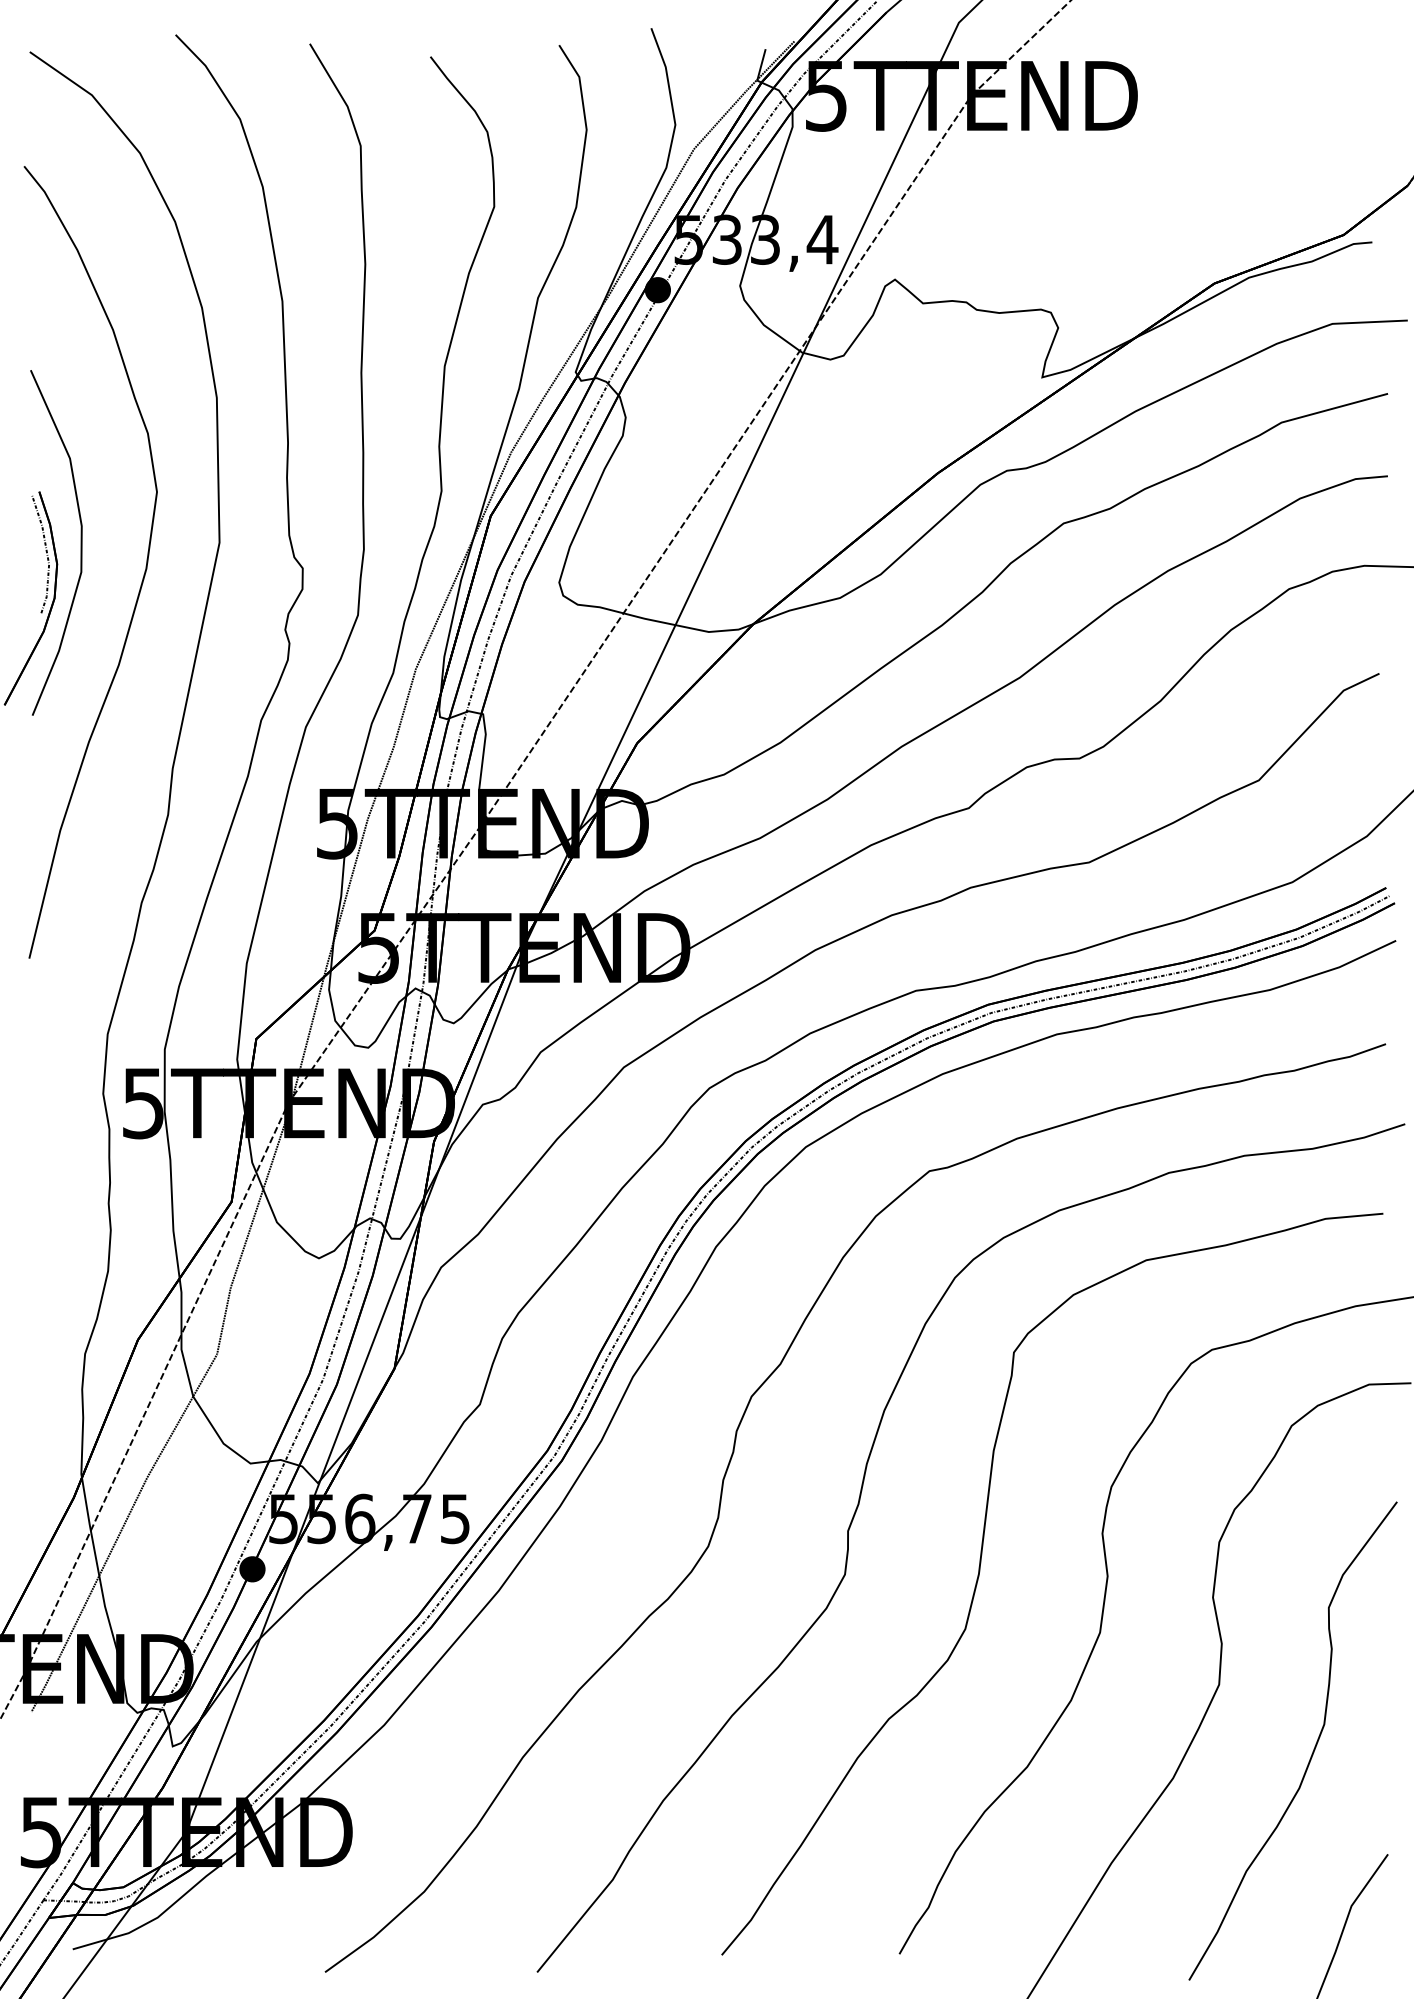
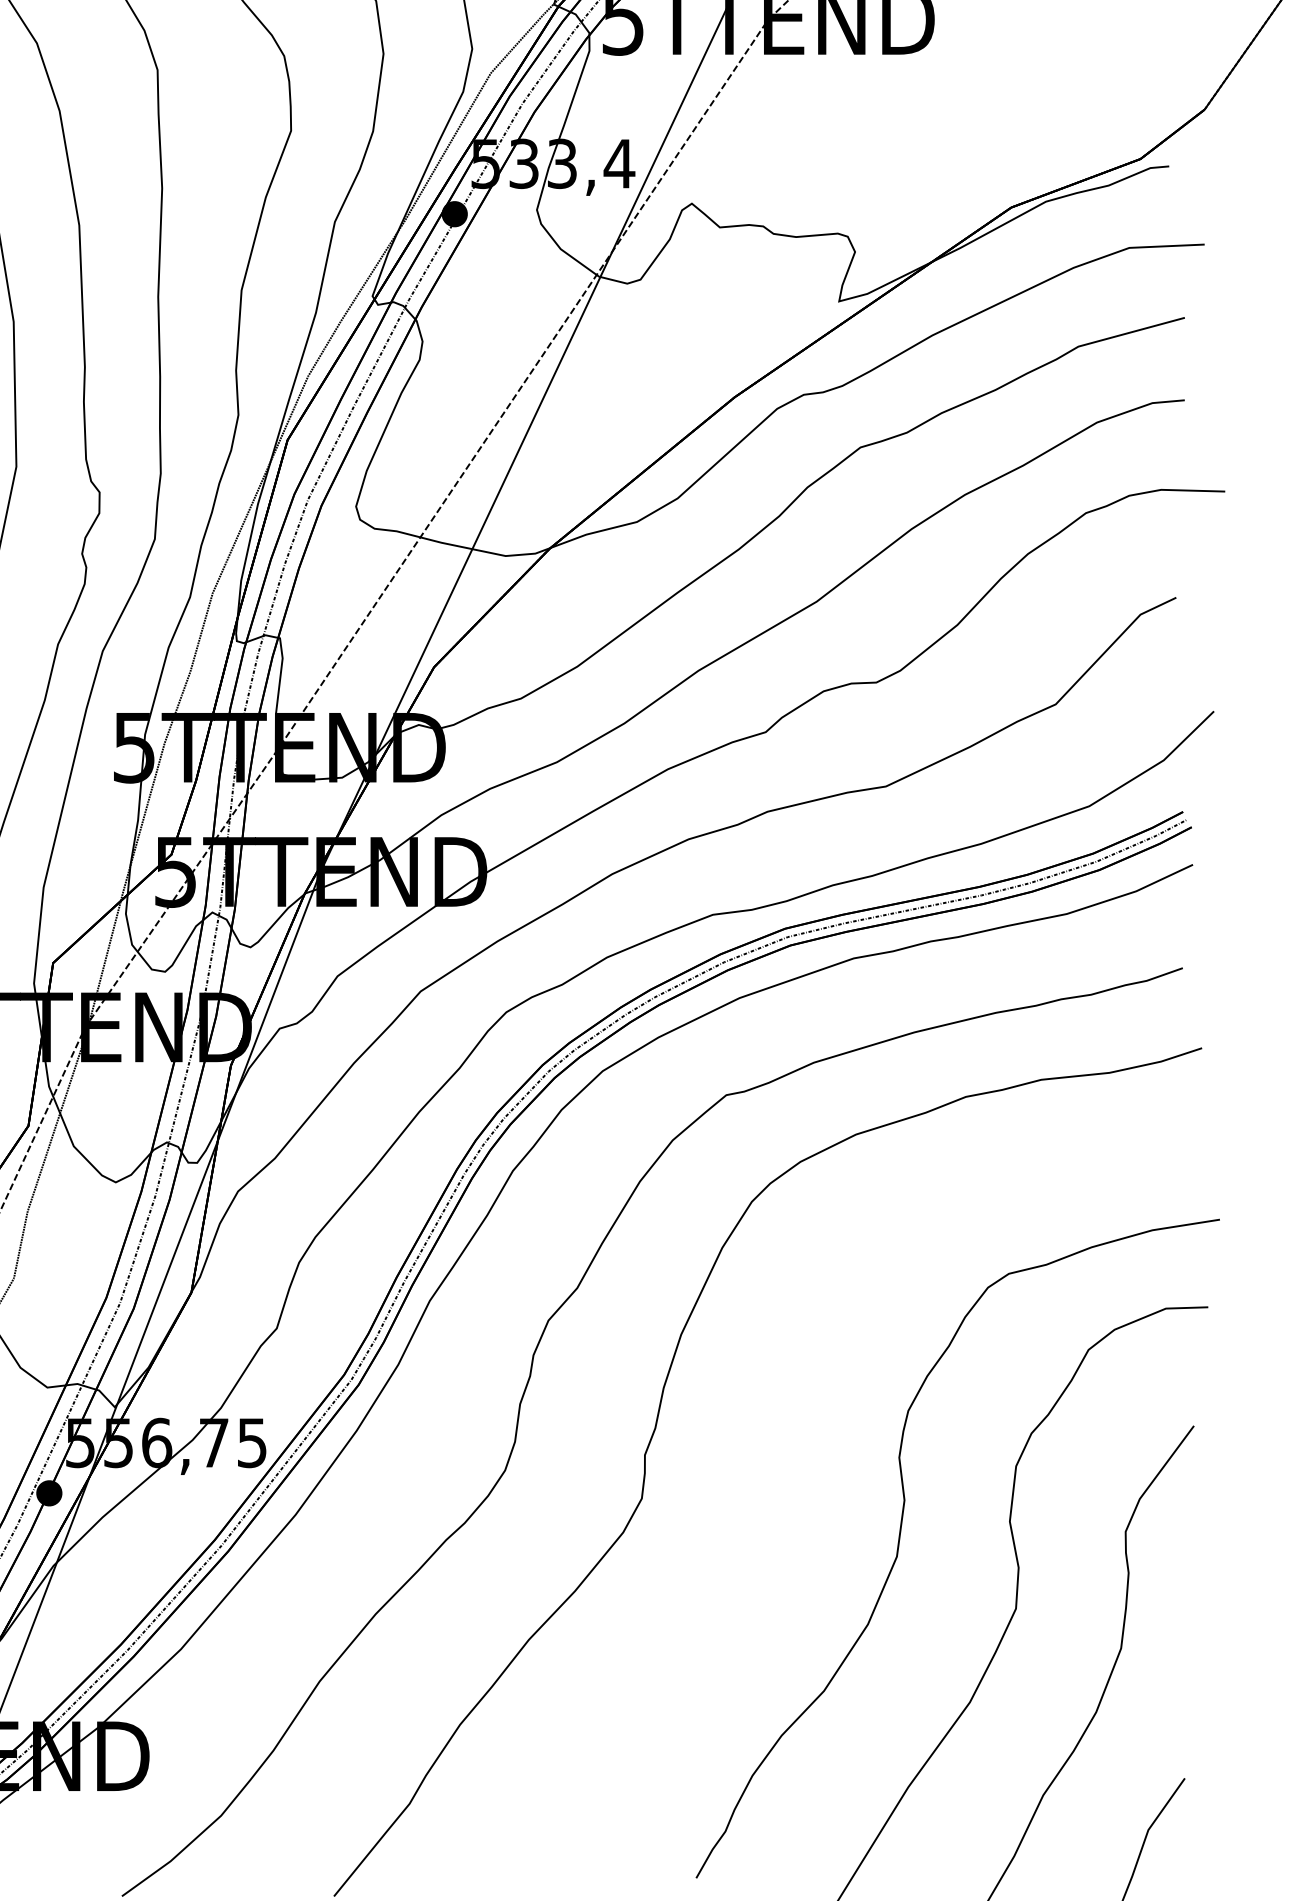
part: (980, 1571) -> (777, 1495), removed

